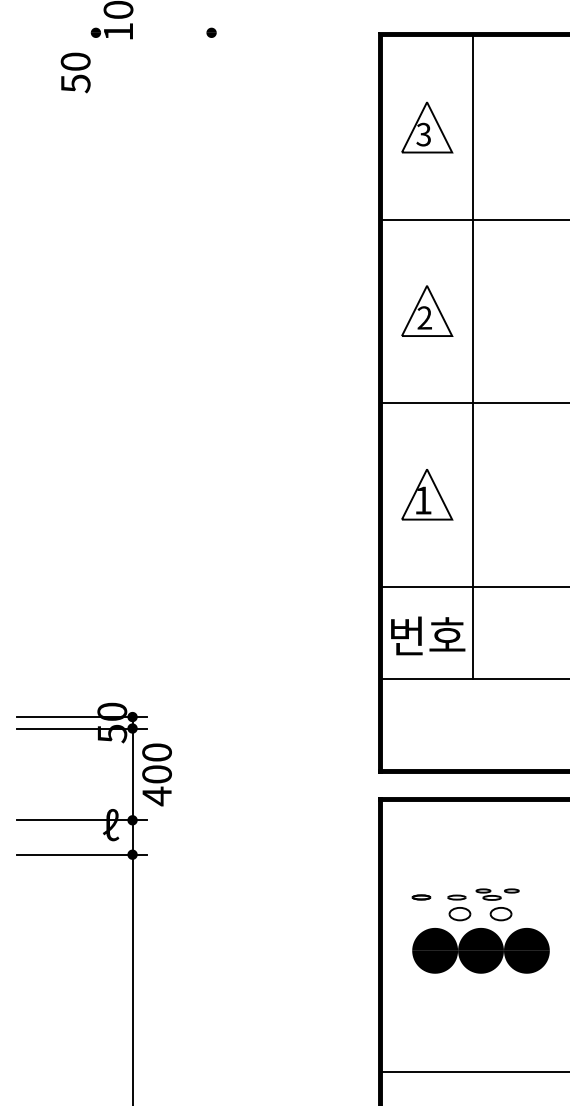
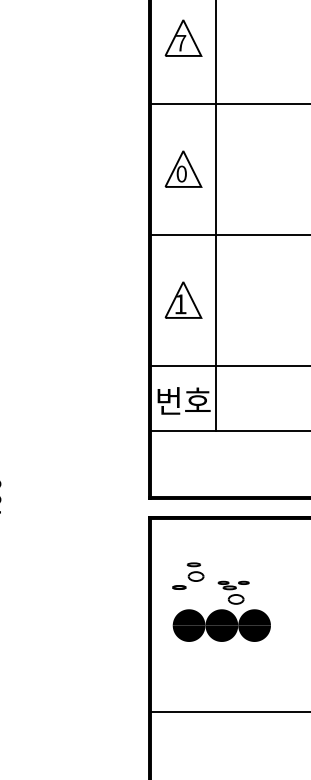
text: (423, 134) -> (180, 43), 3 -> 7
text: (424, 317) -> (181, 173), 2 -> 0
part: (459, 907) -> (195, 571), moved

